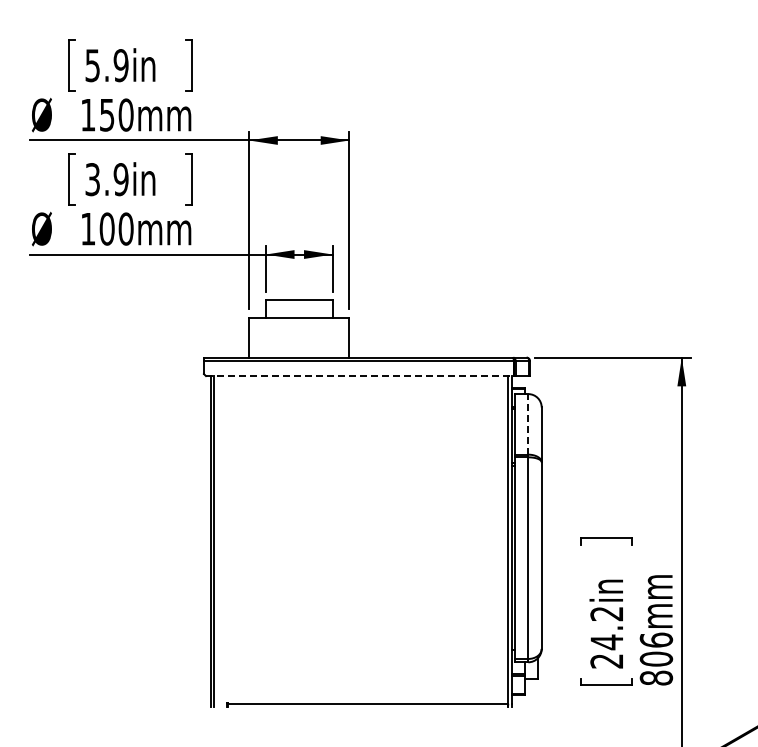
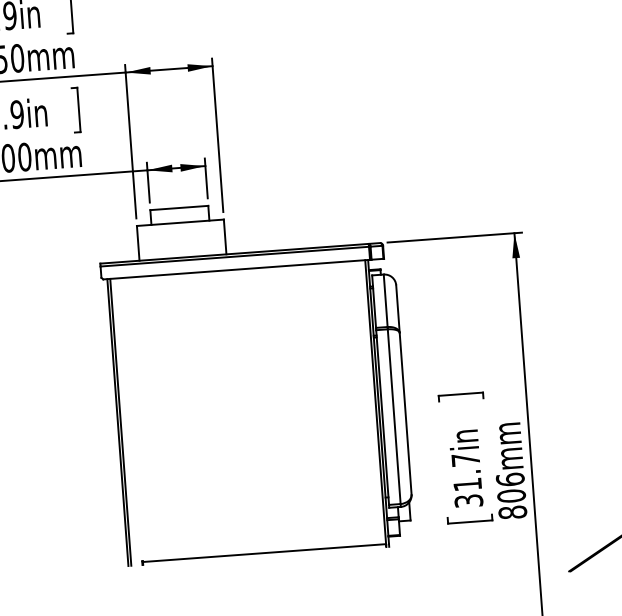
line: (359, 376) -> (236, 270), dashed -> solid
line: (528, 423) -> (385, 300), dashed -> solid
text: (606, 637) -> (466, 480), 24.2in -> 31.7in

